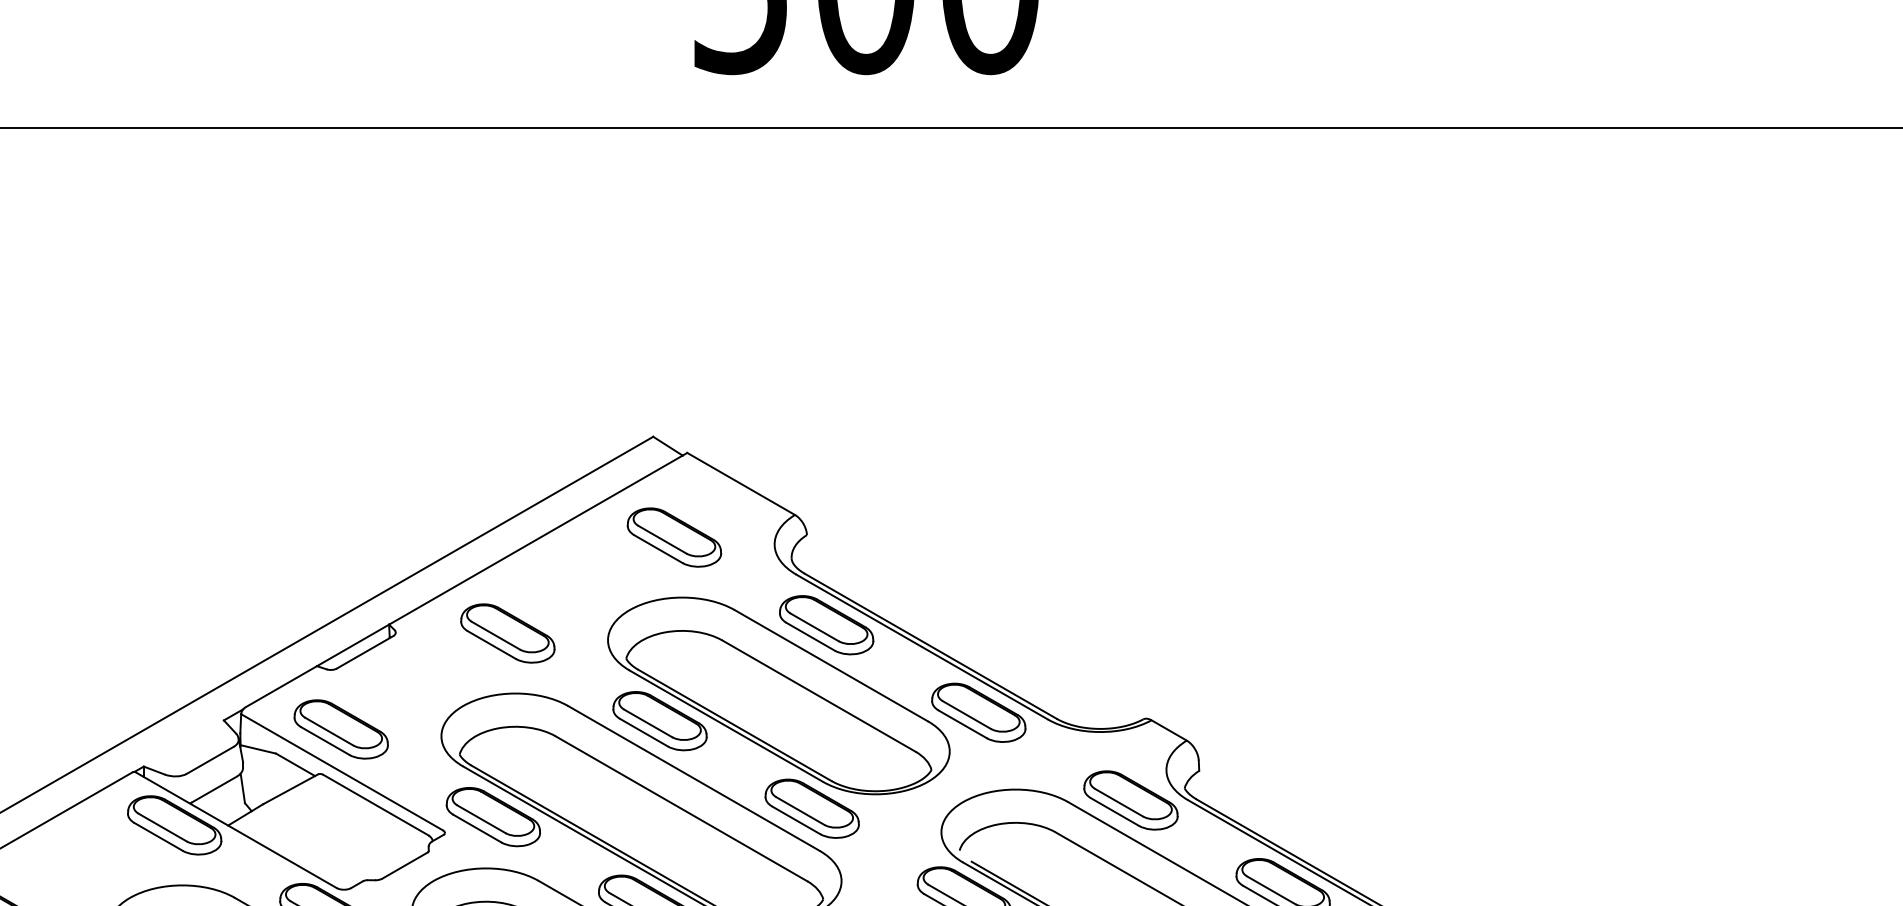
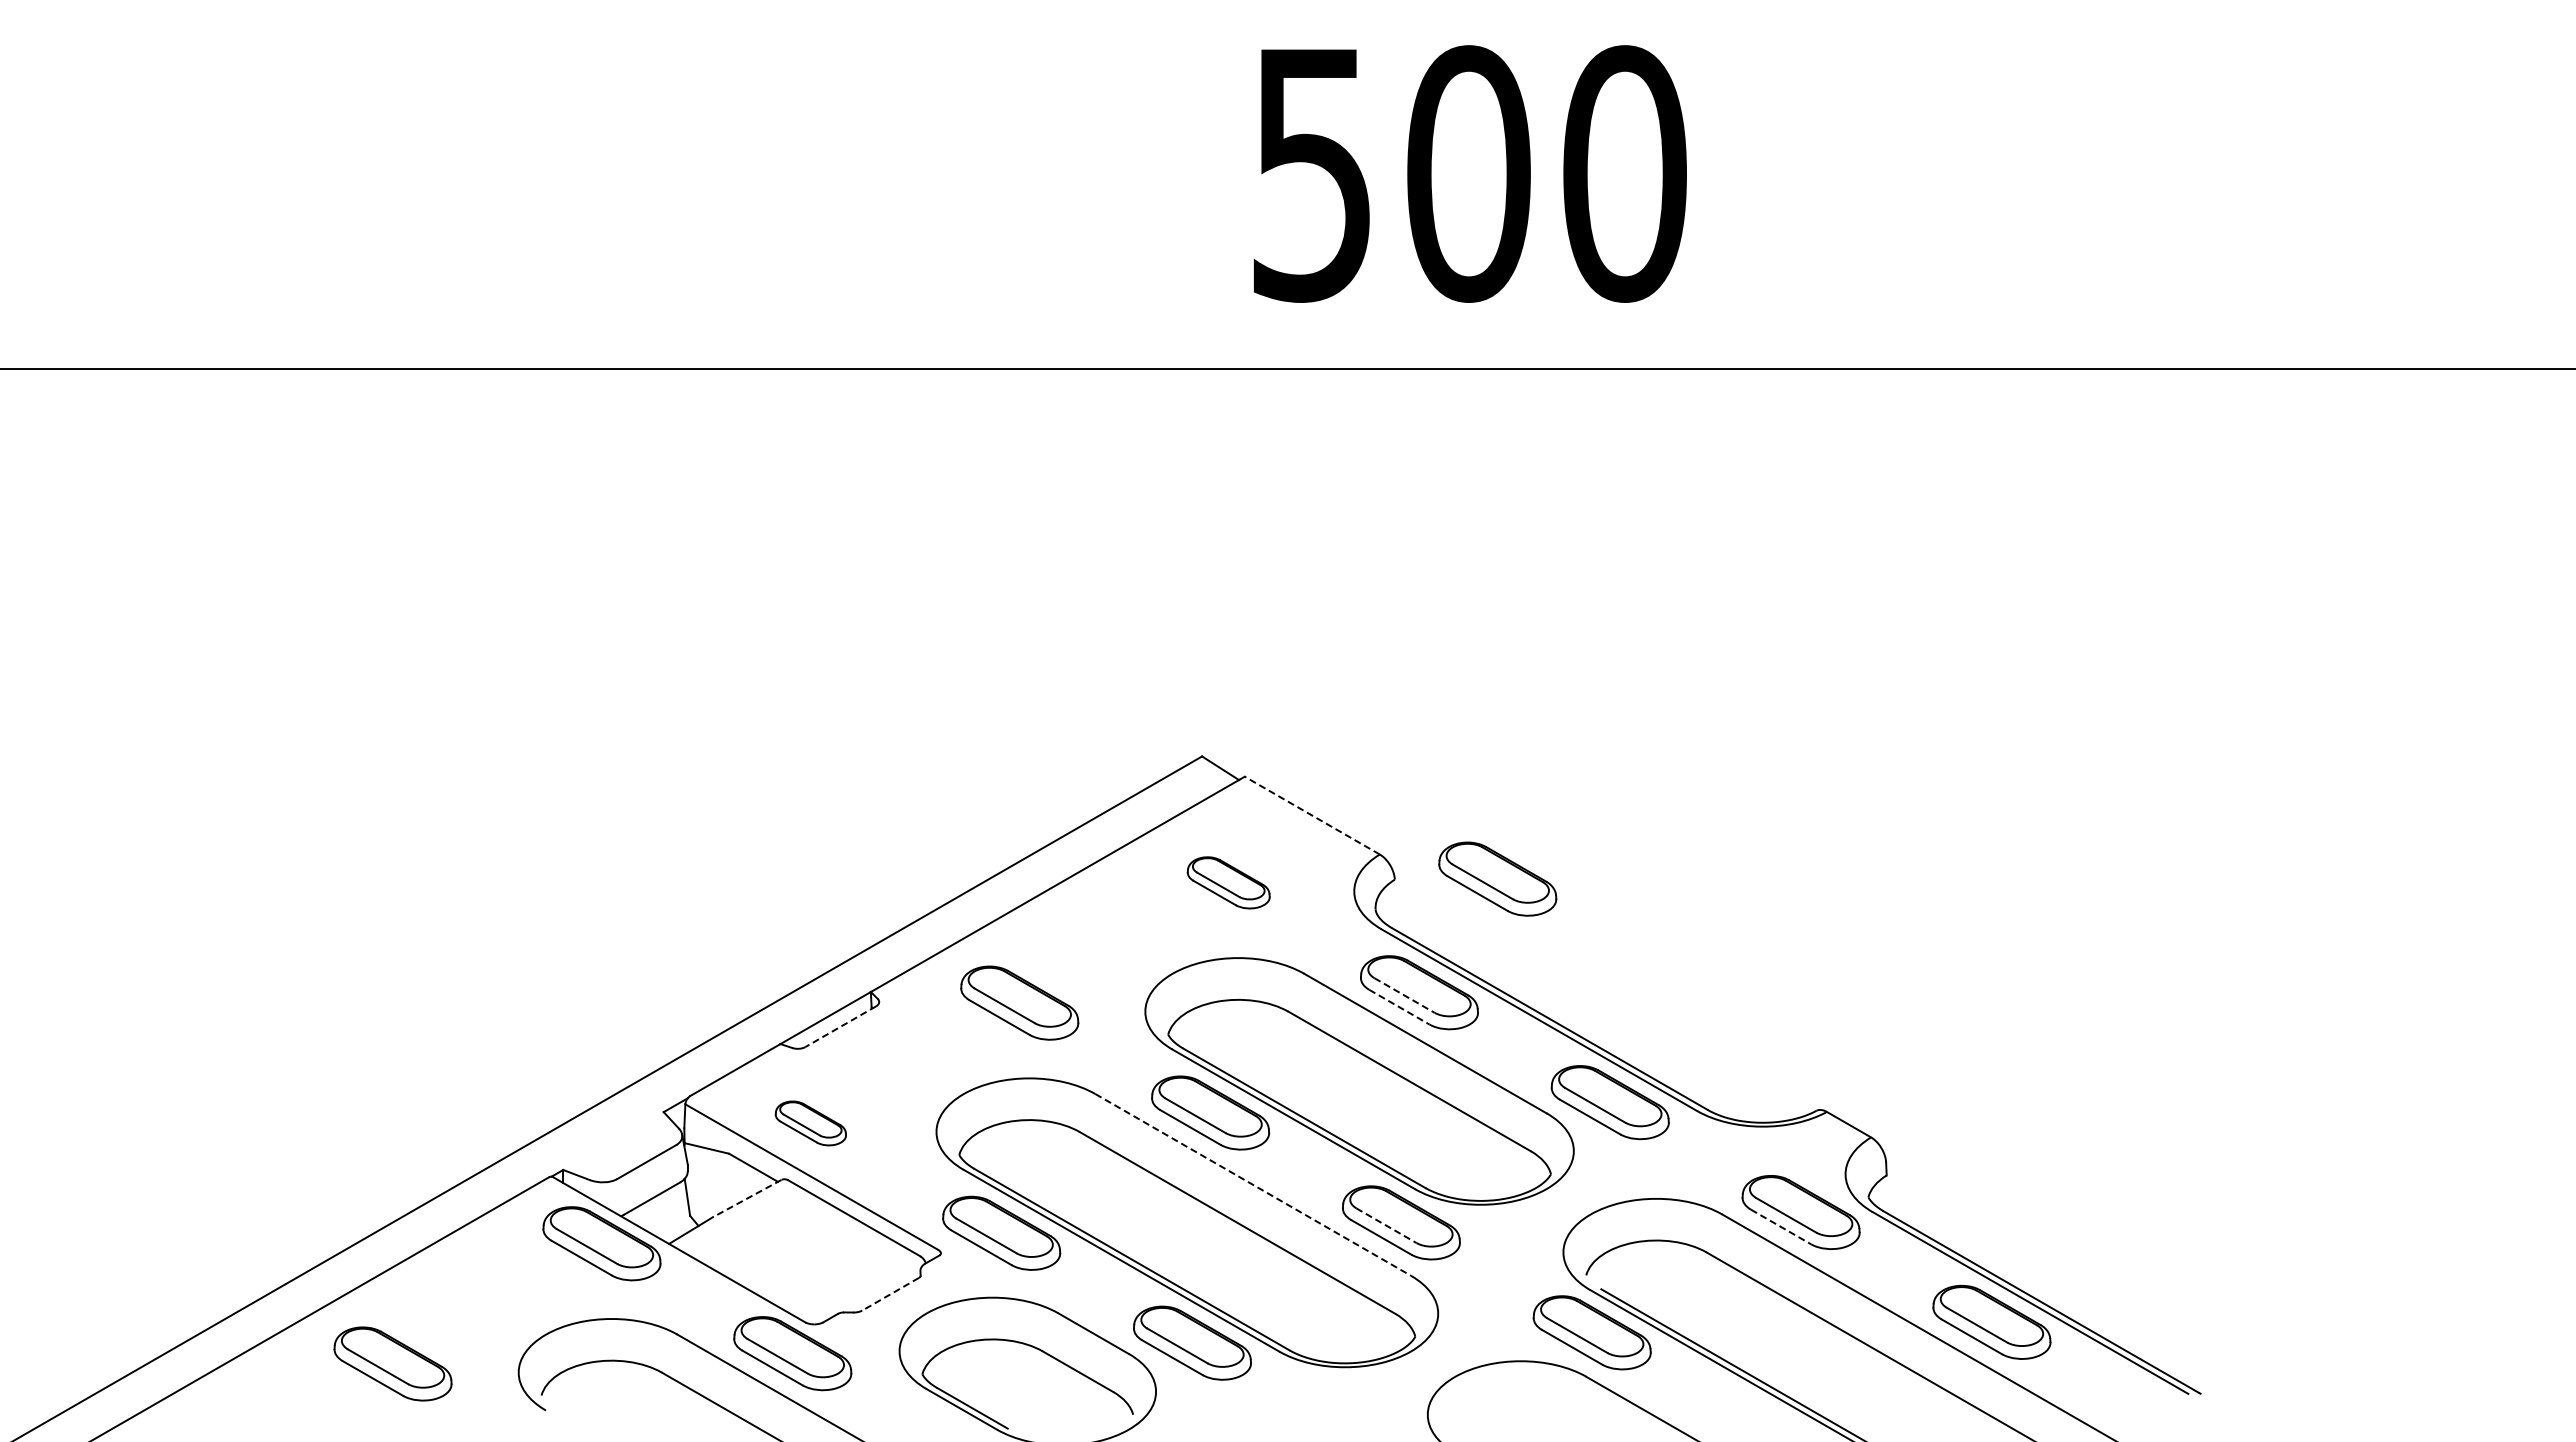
line: (741, 483) -> (1312, 815), solid -> dashed
part: (888, 534) -> (1497, 878), added
part: (674, 537) -> (1228, 882), size x0.7
line: (814, 627) -> (1404, 995), solid -> dashed
line: (810, 636) -> (1399, 1007), solid -> dashed
line: (364, 652) -> (840, 1026), solid -> dashed
part: (340, 729) -> (810, 1123), size x0.6
line: (694, 778) -> (1253, 1185), solid -> dashed
line: (290, 789) -> (747, 1198), solid -> dashed
line: (800, 810) -> (1386, 1225), solid -> dashed
line: (1115, 811) -> (1781, 1226), solid -> dashed
line: (404, 865) -> (890, 1294), solid -> dashed

